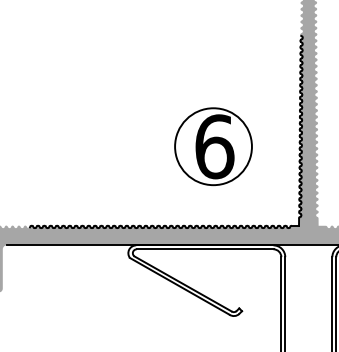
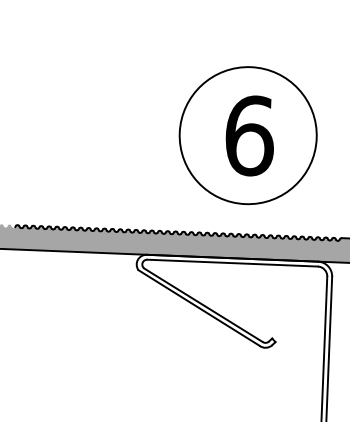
circle: (213, 146) -> (248, 135), size x1.43

